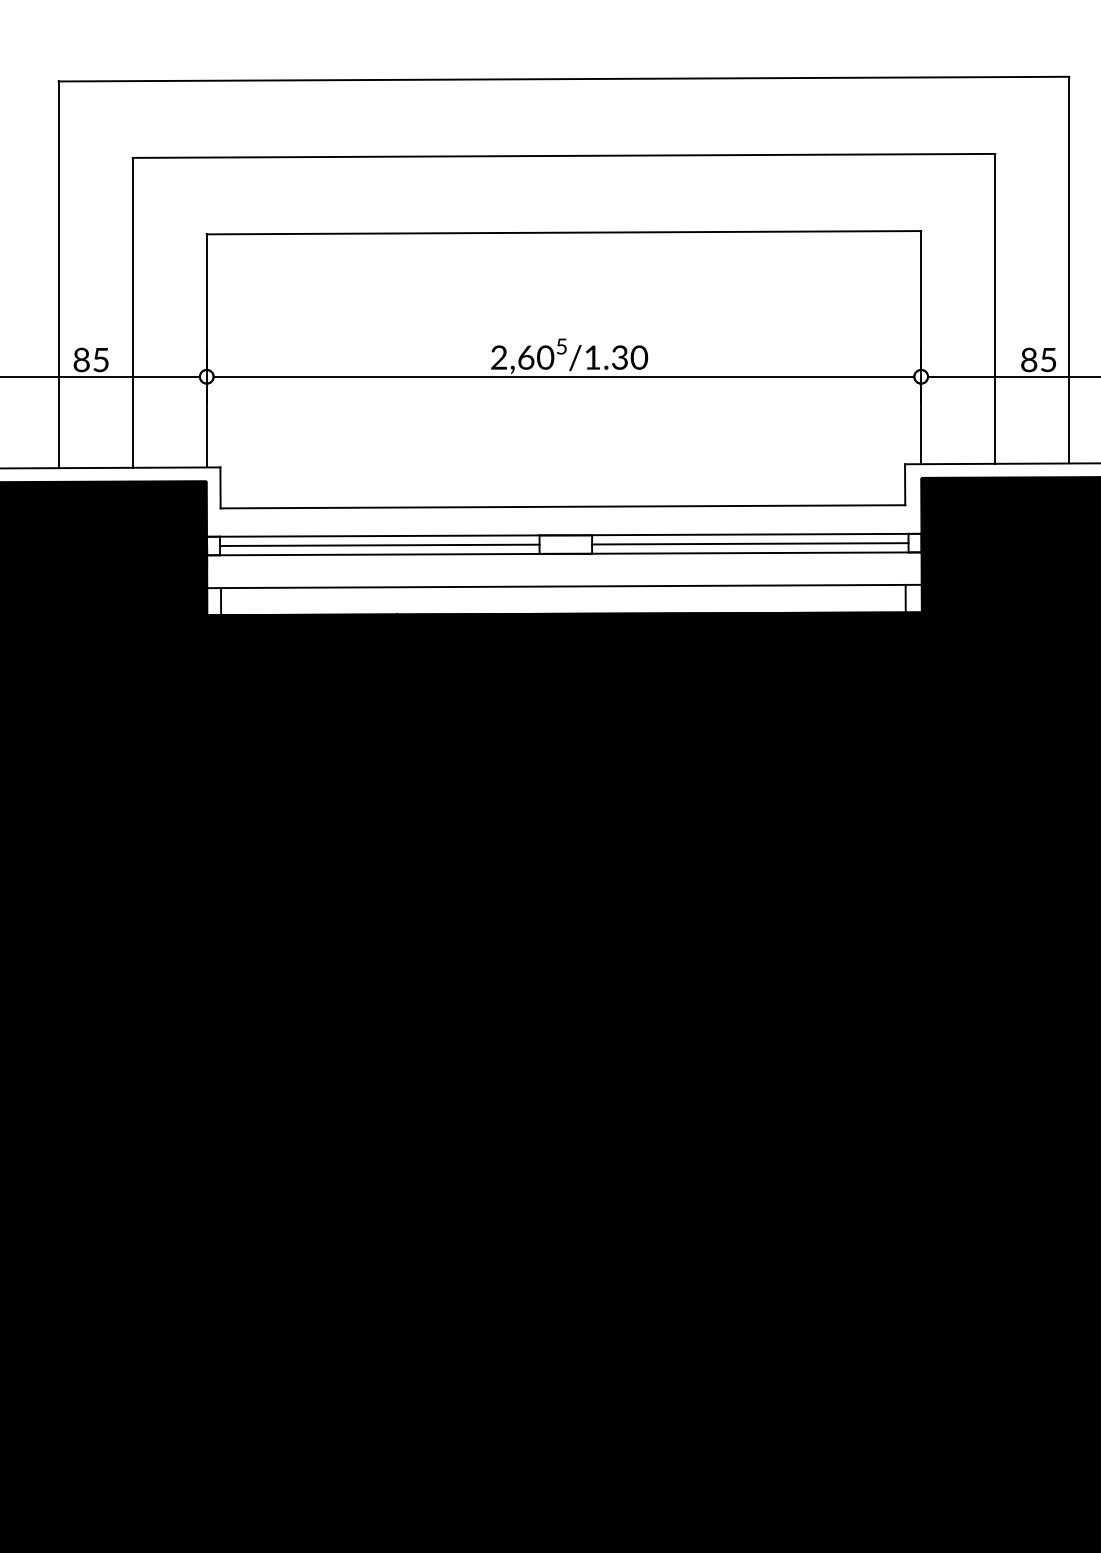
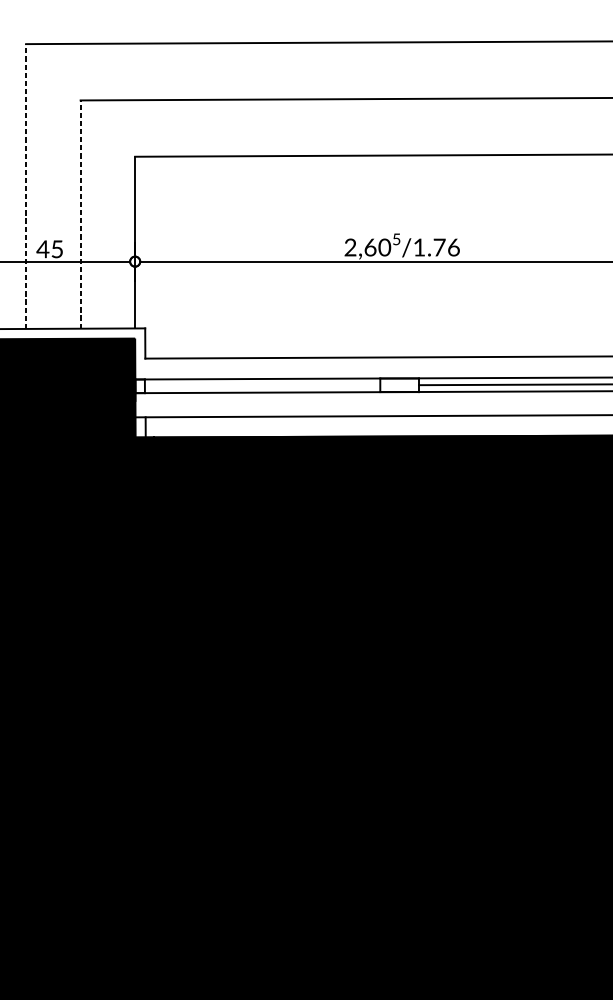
line: (58, 274) -> (25, 186), solid -> dashed
line: (132, 312) -> (80, 214), solid -> dashed
text: (630, 357) -> (447, 247), /1.30 -> /1.76
text: (81, 359) -> (42, 248), 85 -> 45
line: (379, 544) -> (262, 385), removed

